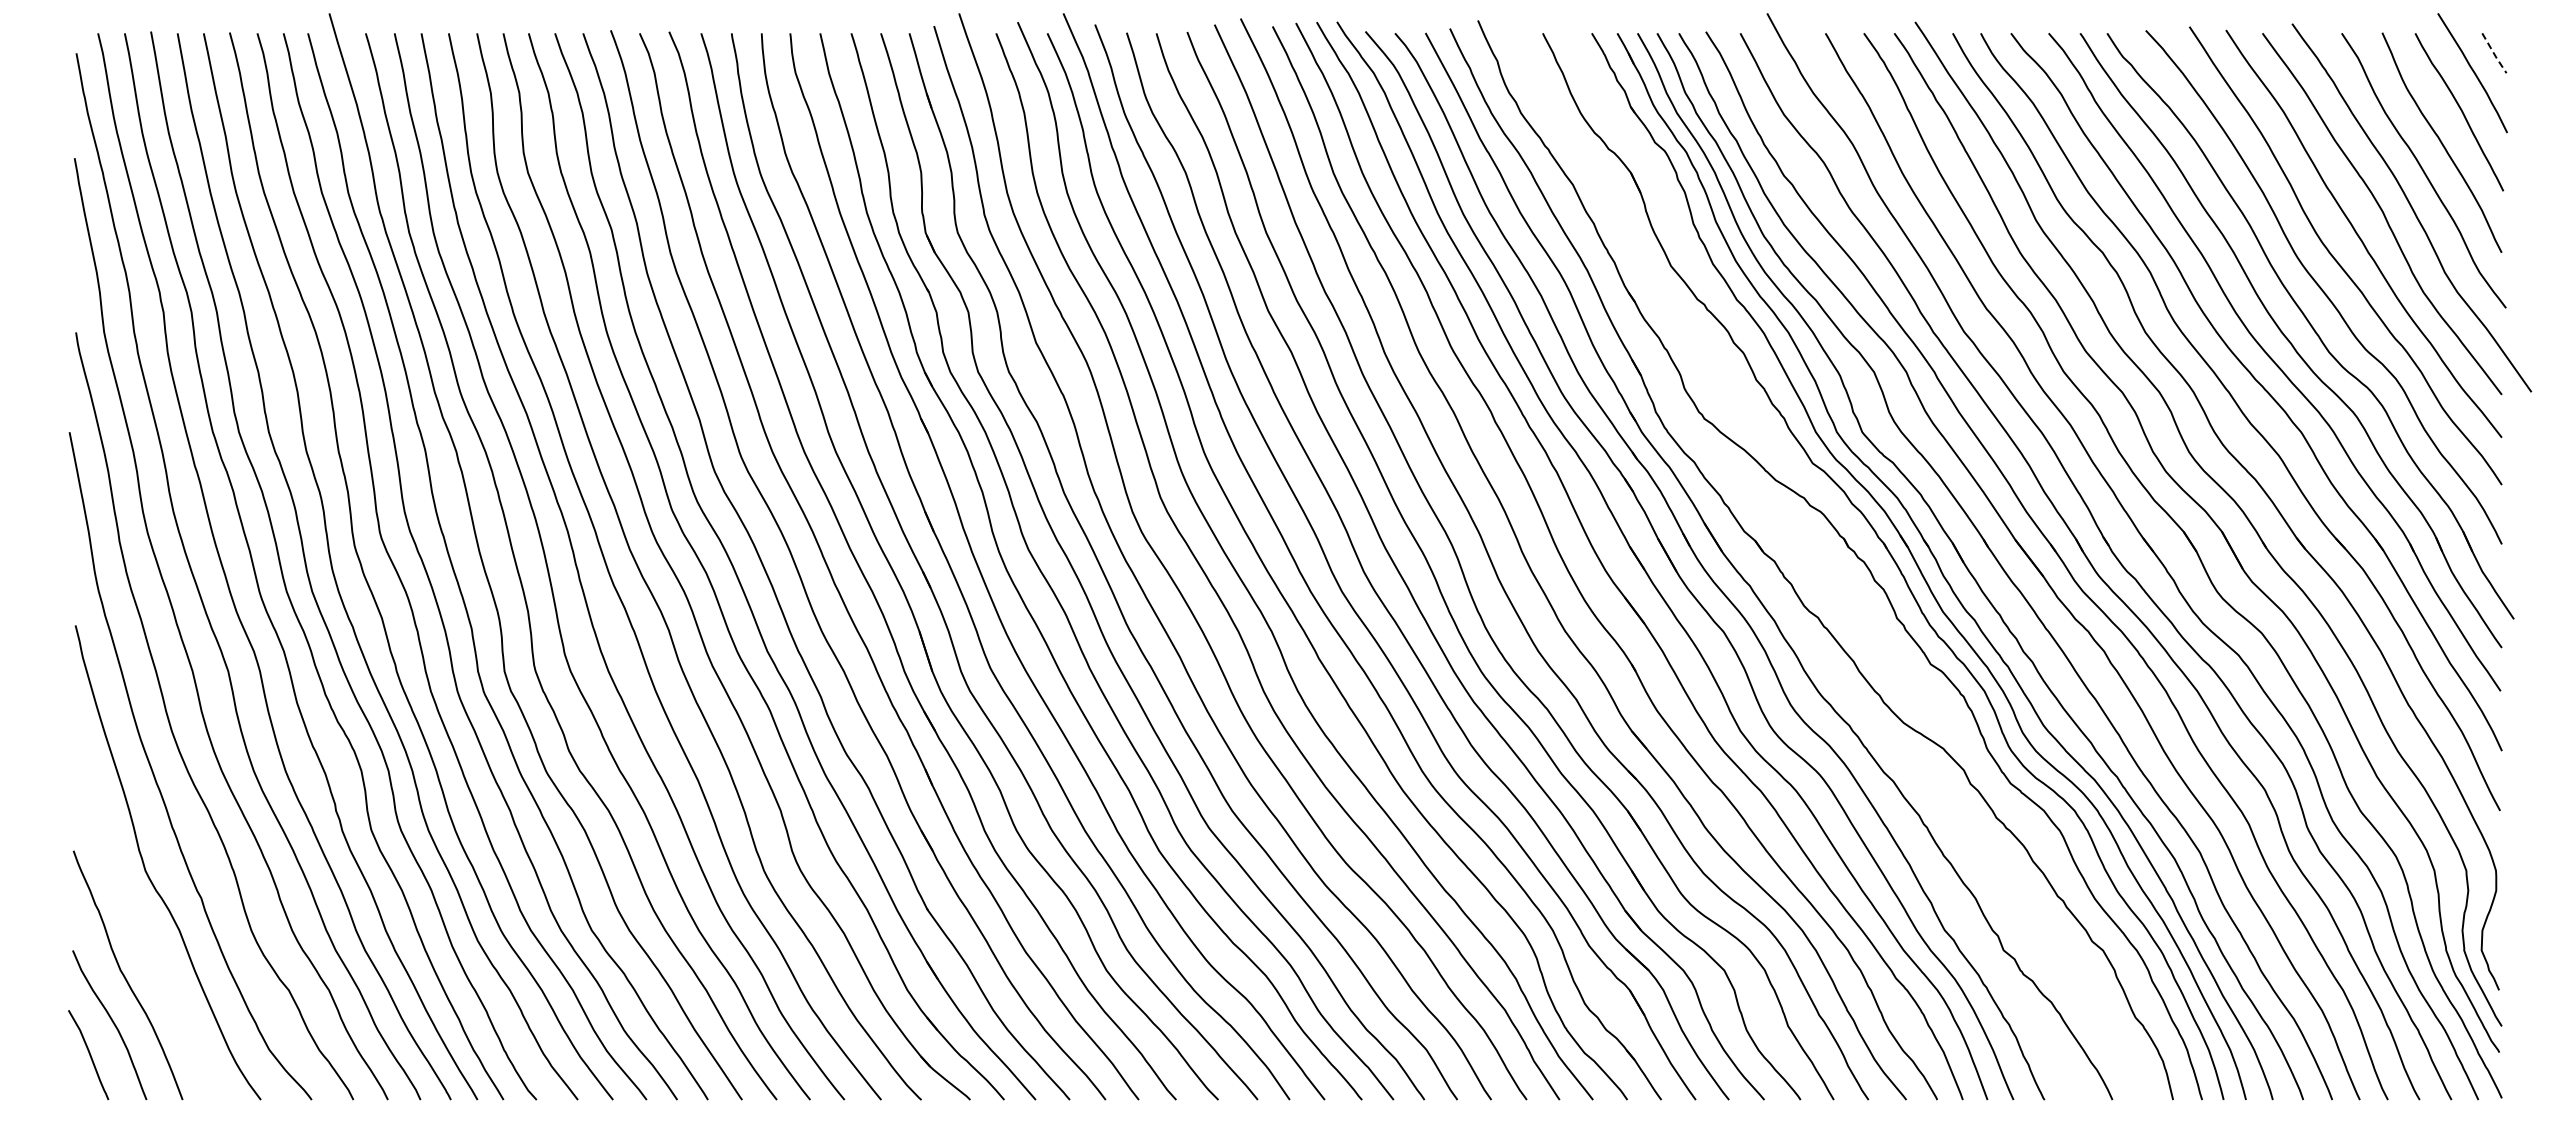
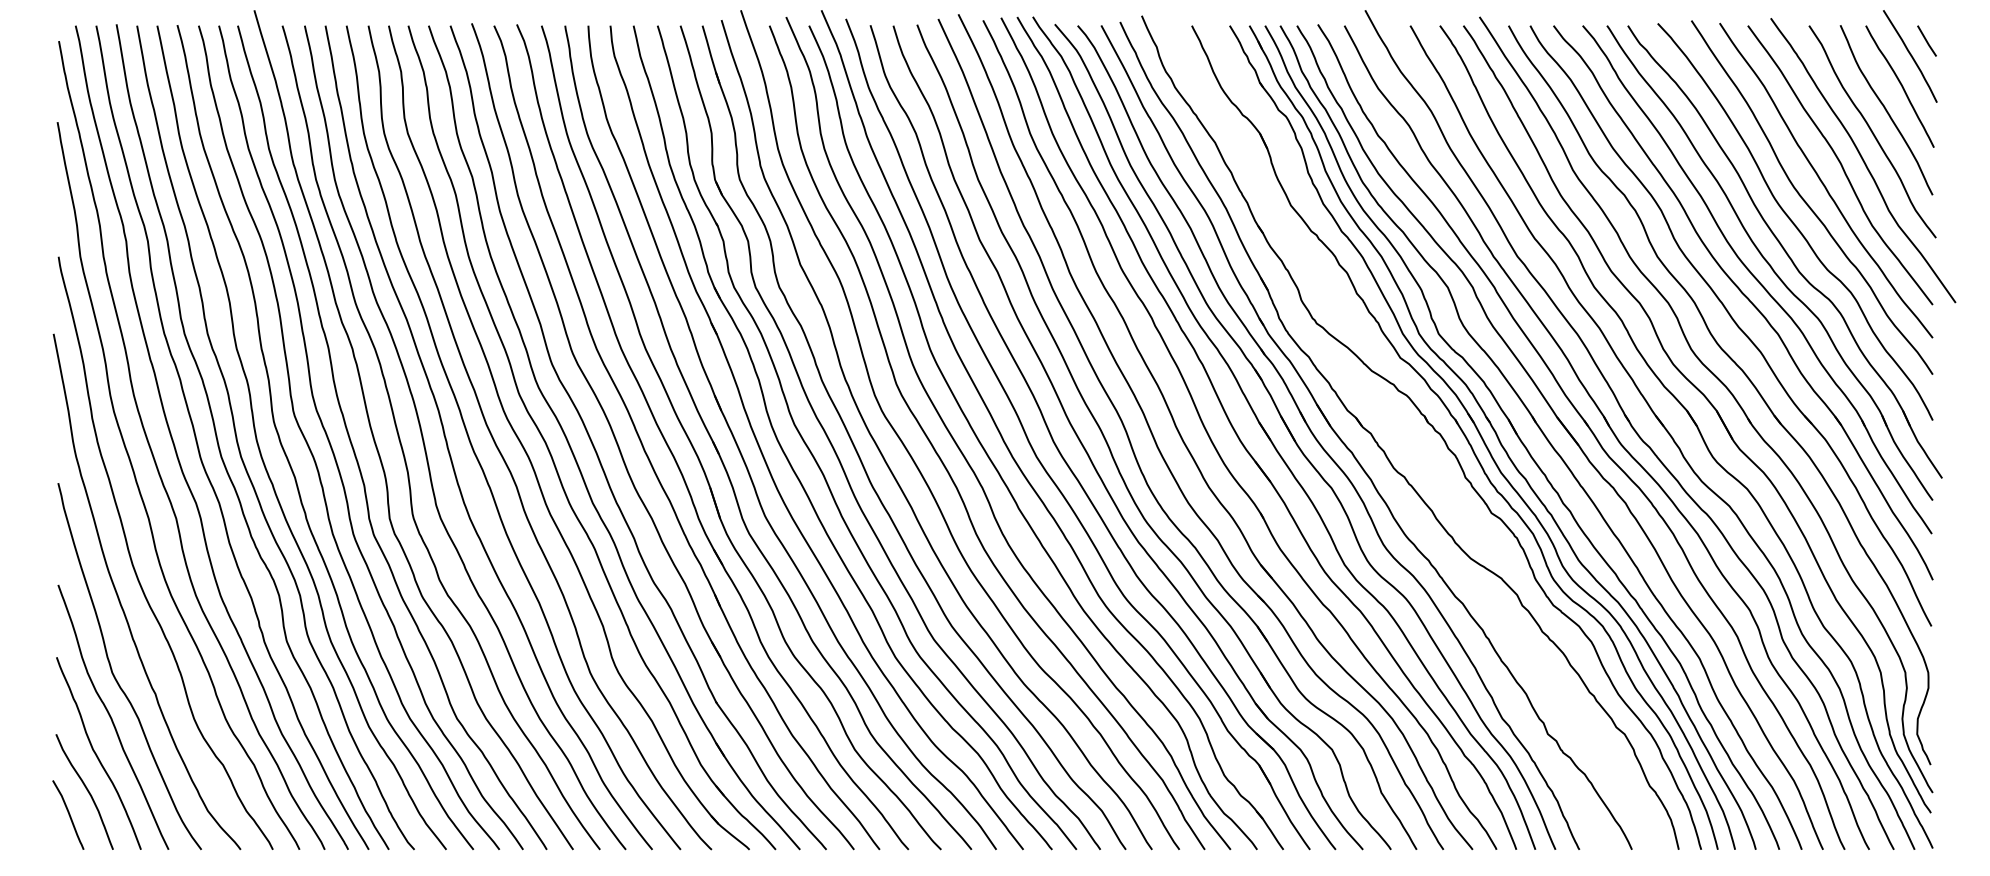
line: (2494, 54) -> (1927, 42), dashed -> solid
curve: (144, 928) -> (111, 717), added

